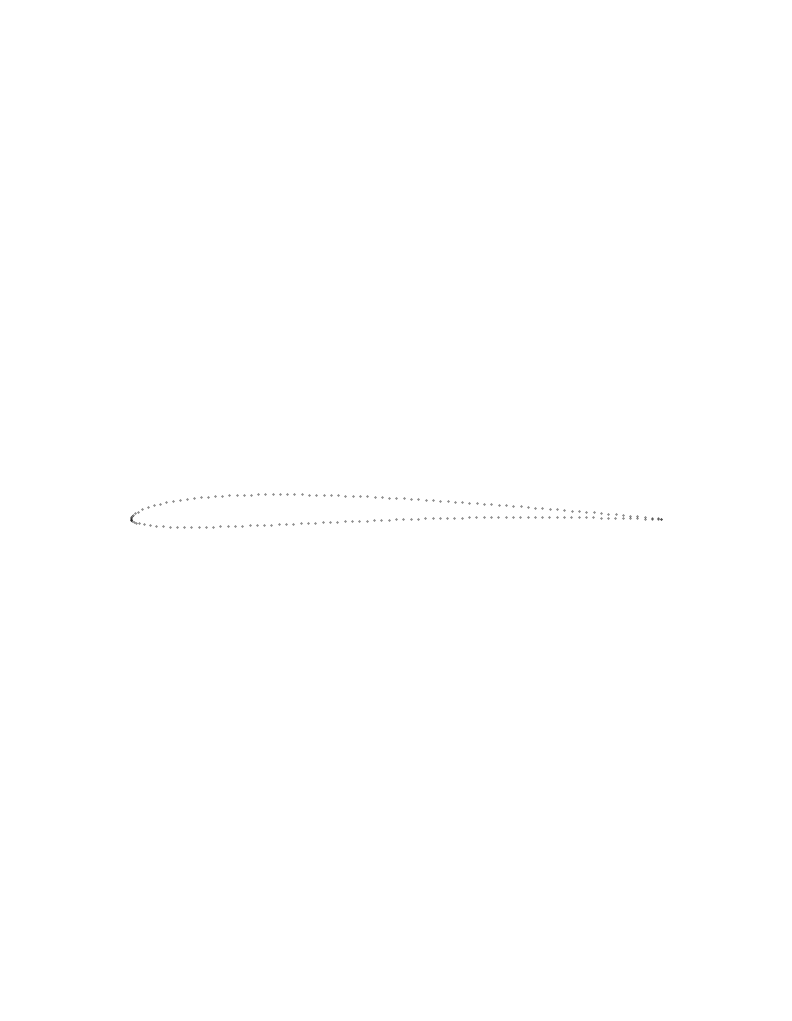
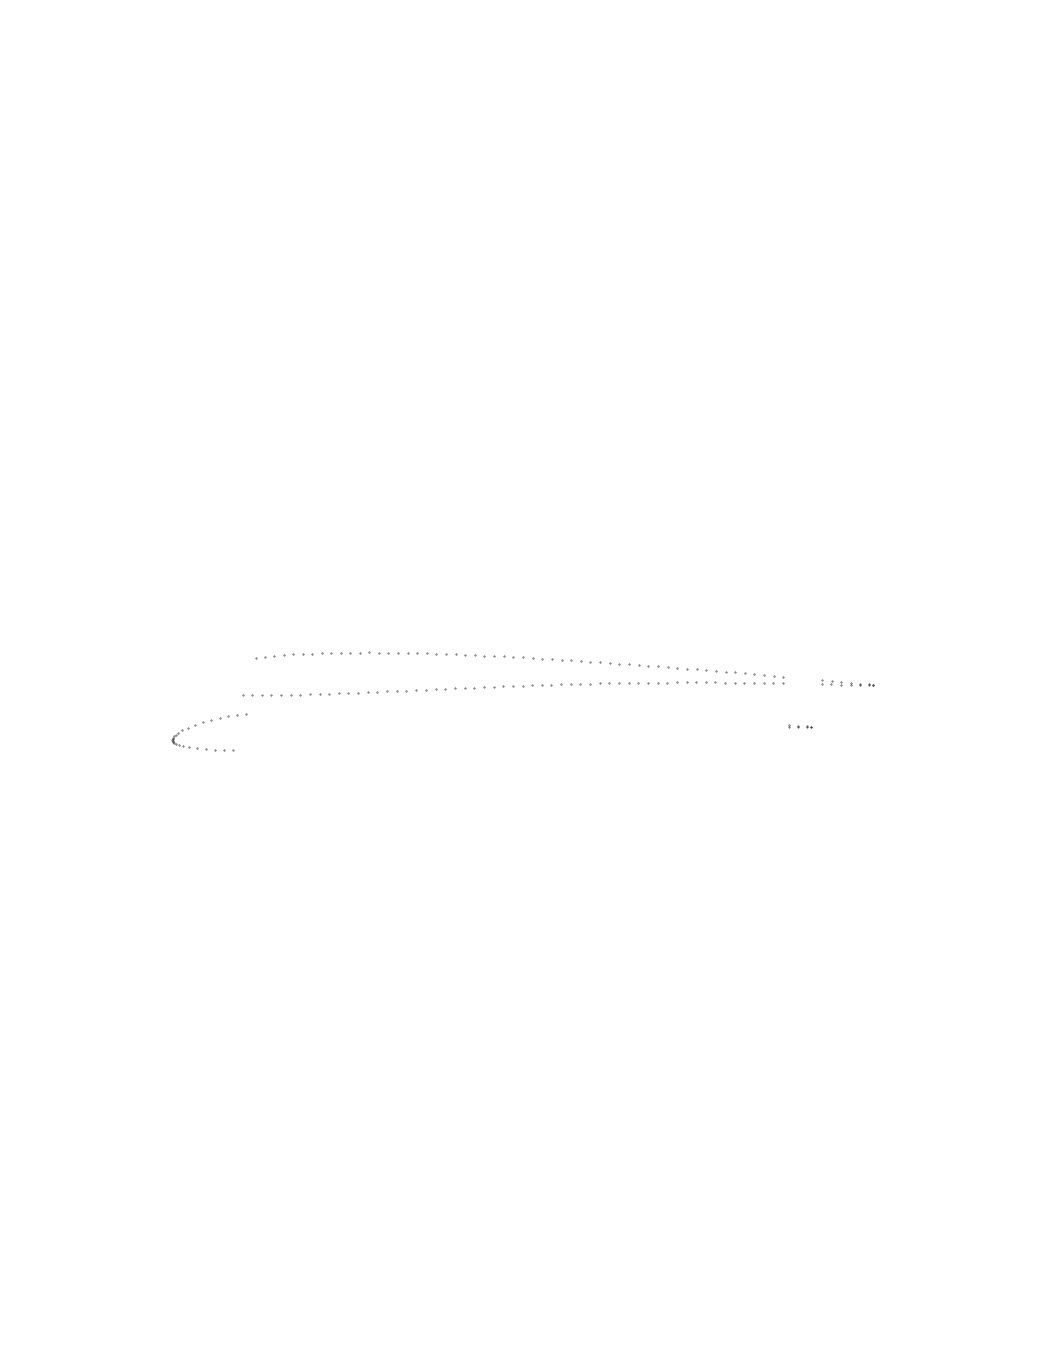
part: (154, 506) -> (203, 723), moved
part: (608, 515) -> (802, 680), removed
part: (606, 550) -> (800, 726), added

